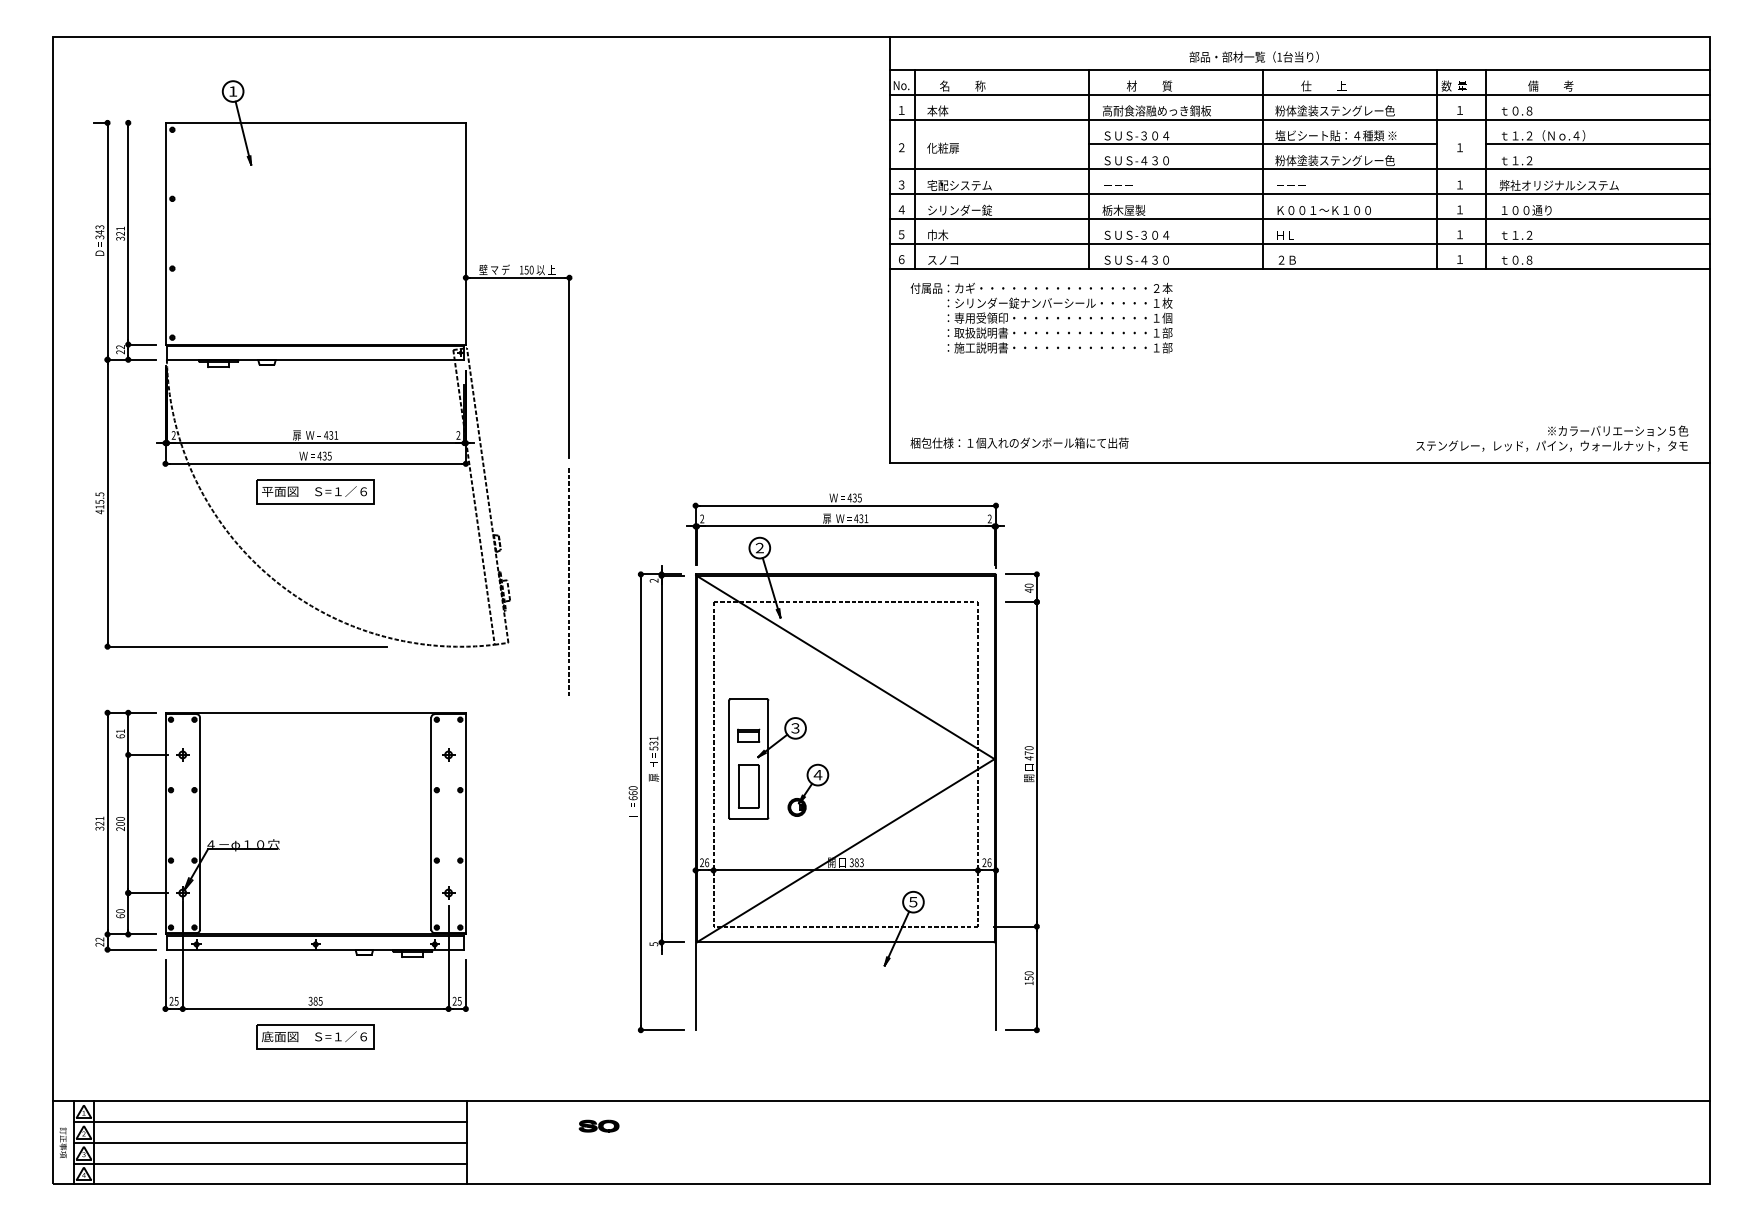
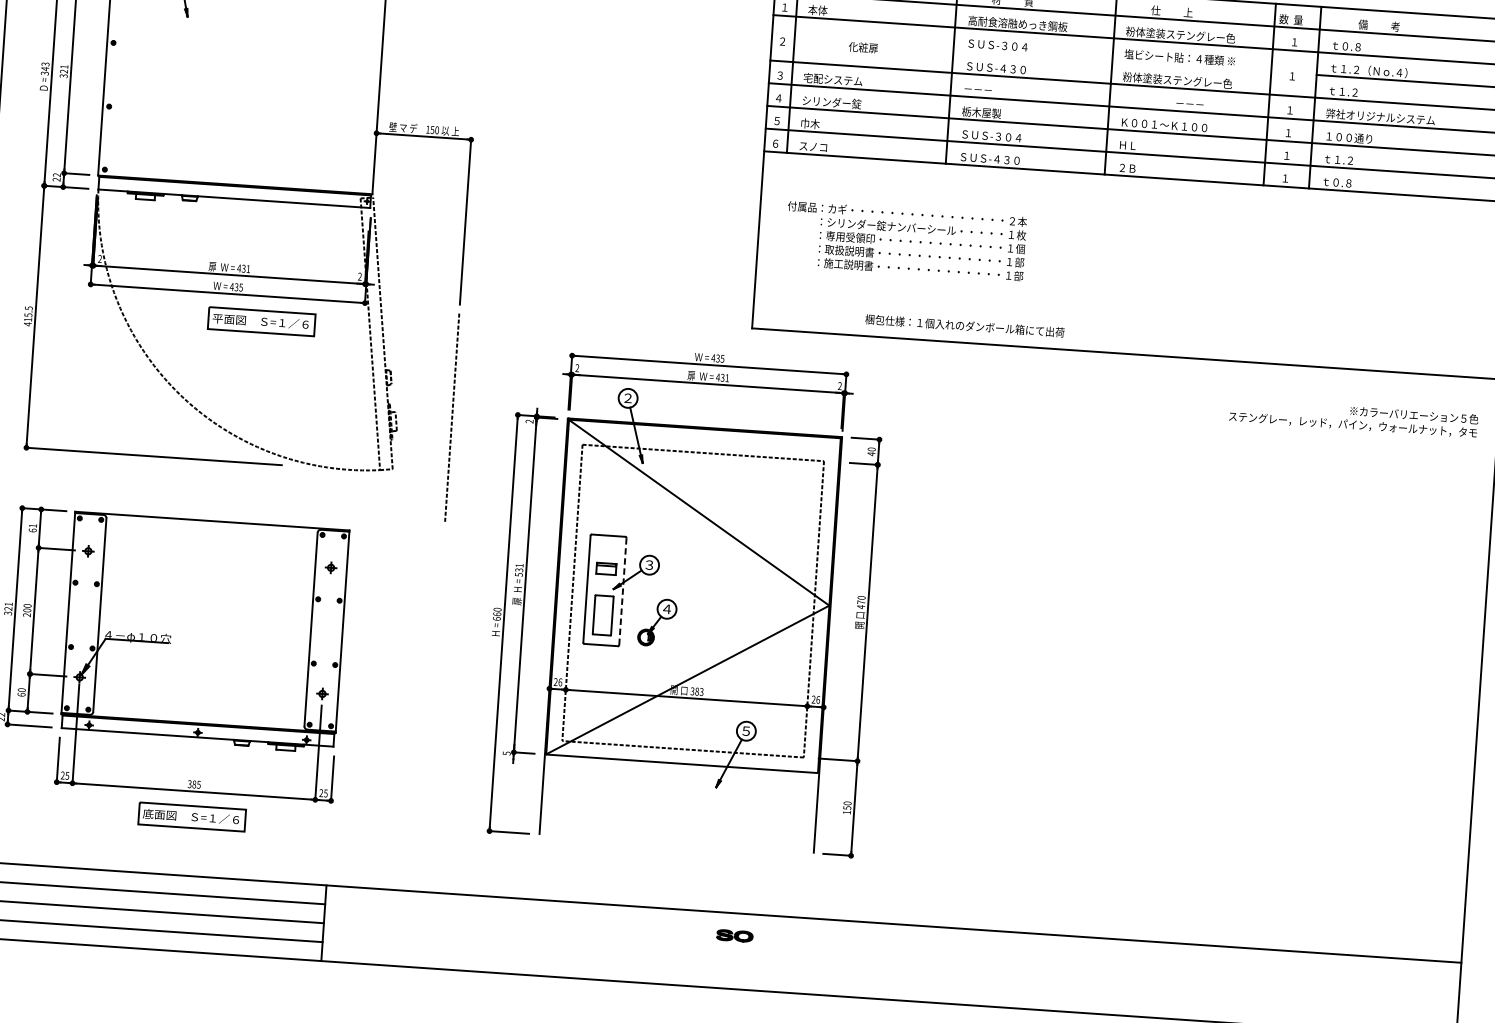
line: (1262, 144) -> (1112, 61), removed
text: (942, 147) -> (862, 46), moved
text: (1291, 185) -> (1190, 104), moved
text: (1041, 317) -> (905, 240), moved
text: (1552, 438) -> (1353, 417), moved
text: (1019, 442) -> (964, 325), moved
part: (315, 491) -> (261, 321), moved
line: (768, 759) -> (622, 591), solid -> dashed
part: (598, 1125) -> (734, 935), moved

